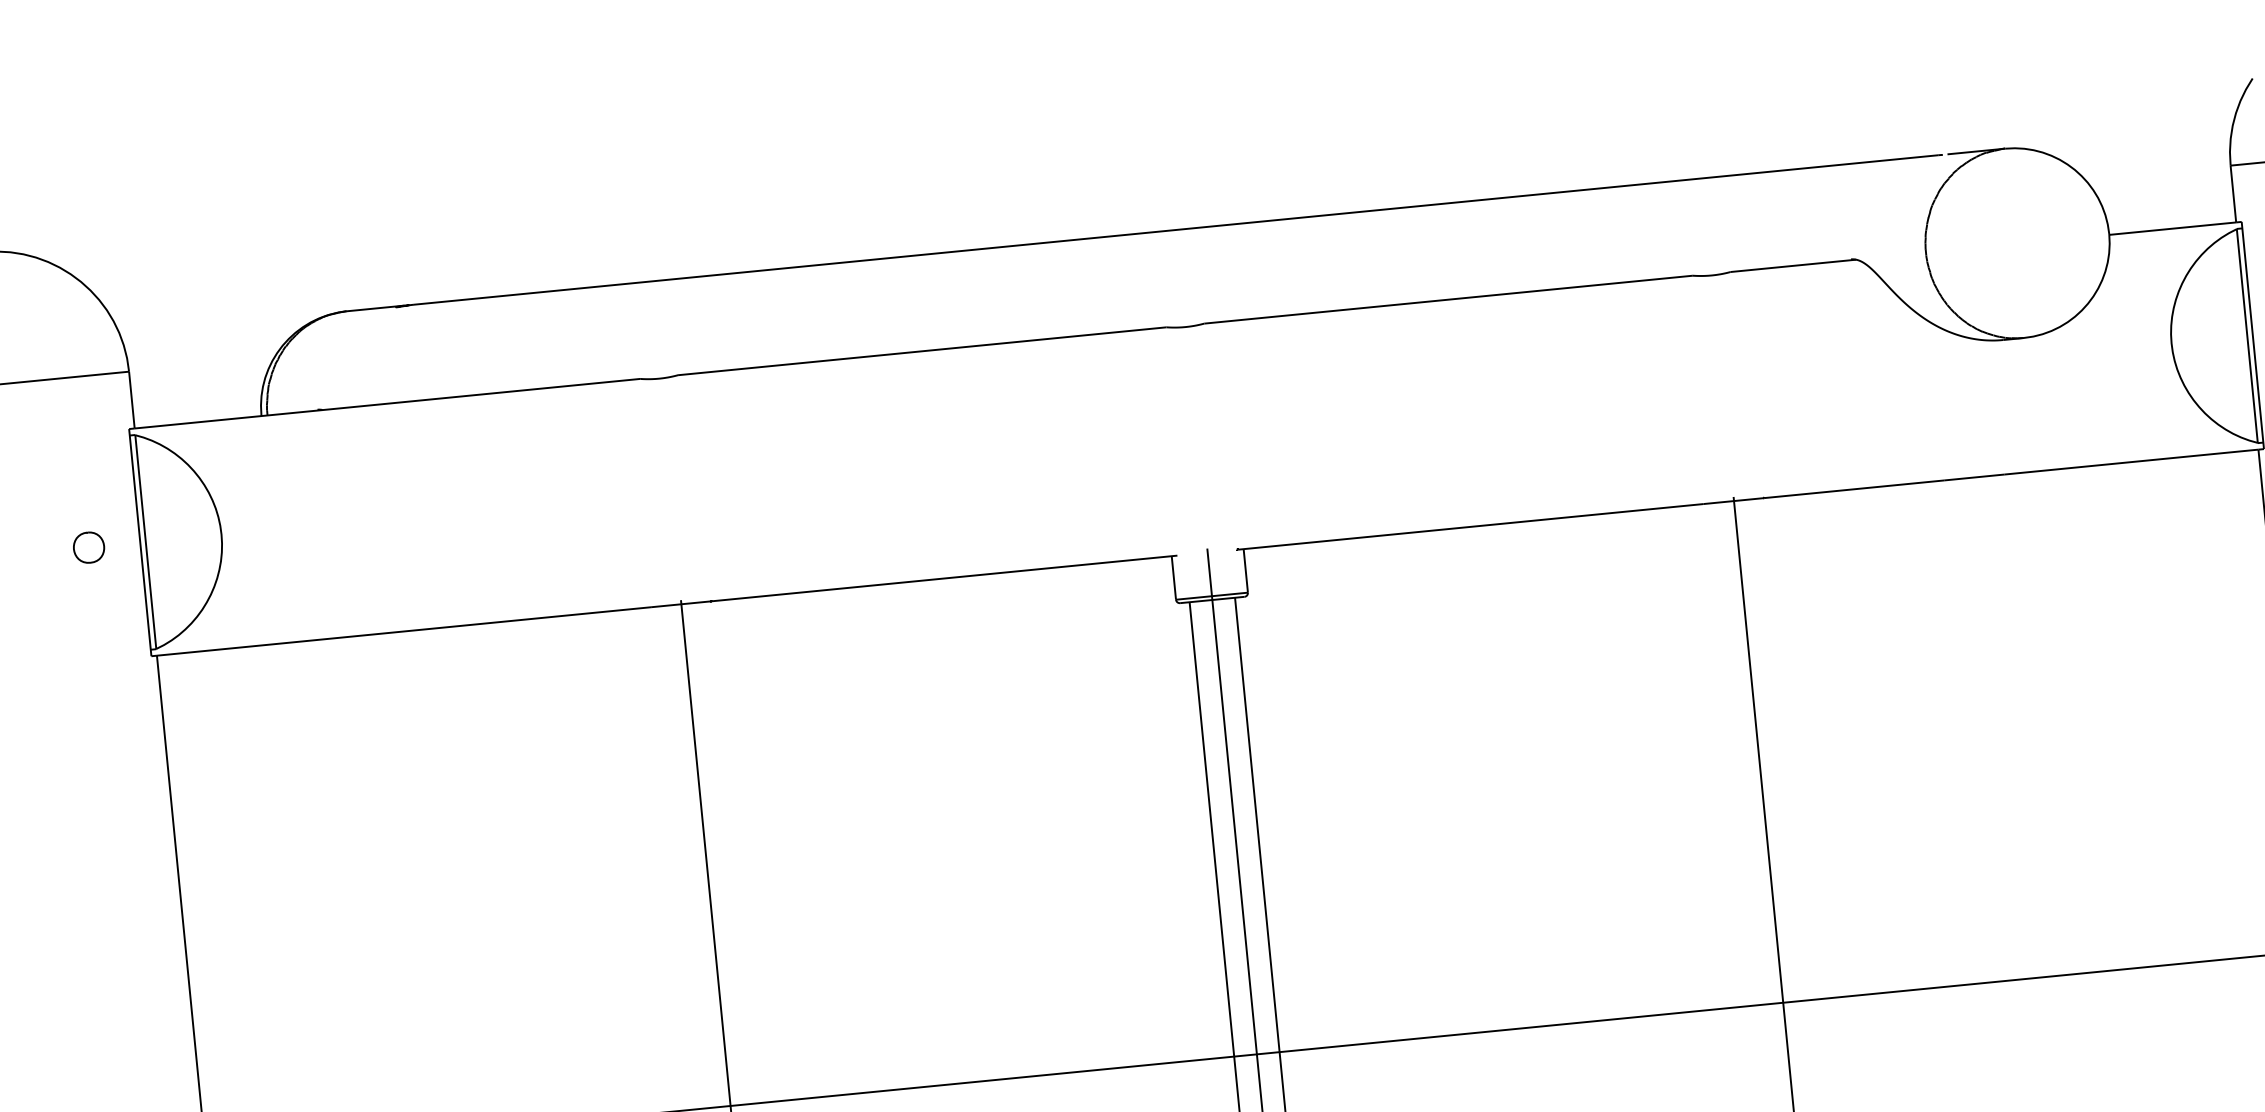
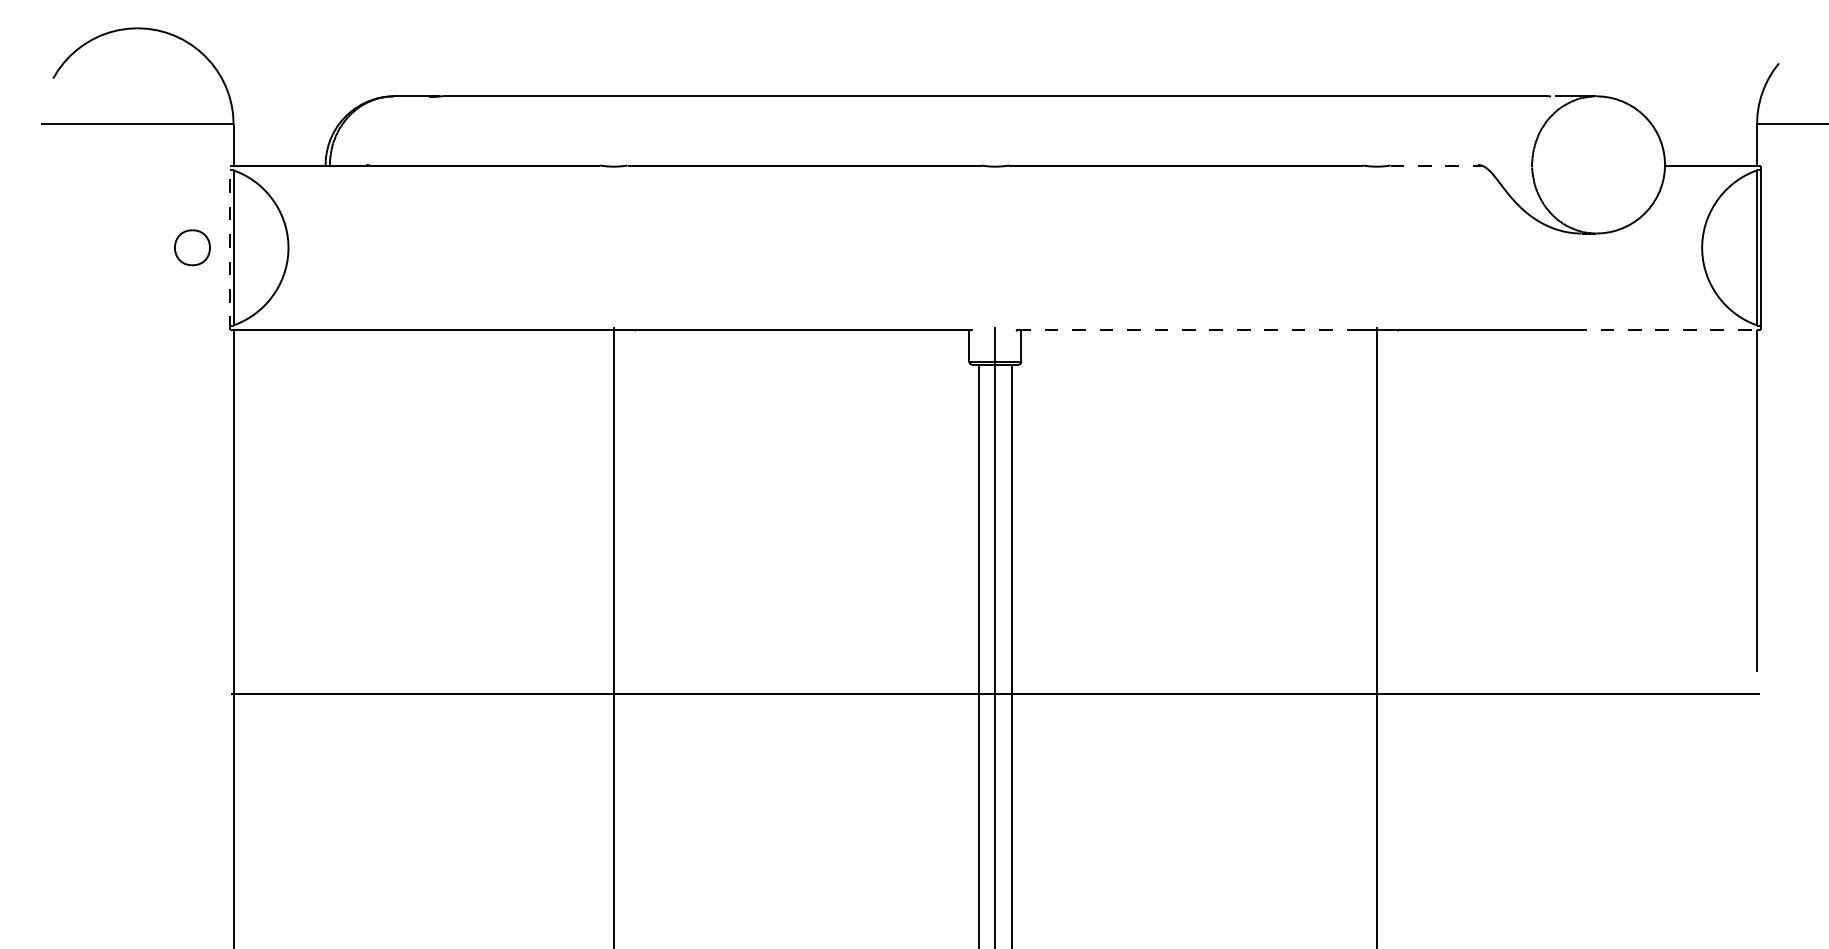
line: (1794, 265) -> (1436, 165), solid -> dashed
line: (2132, 462) -> (1665, 330), solid -> dashed
line: (1471, 527) -> (1186, 330), solid -> dashed
line: (140, 542) -> (229, 247), solid -> dashed
part: (89, 547) -> (192, 247), size x1.6

